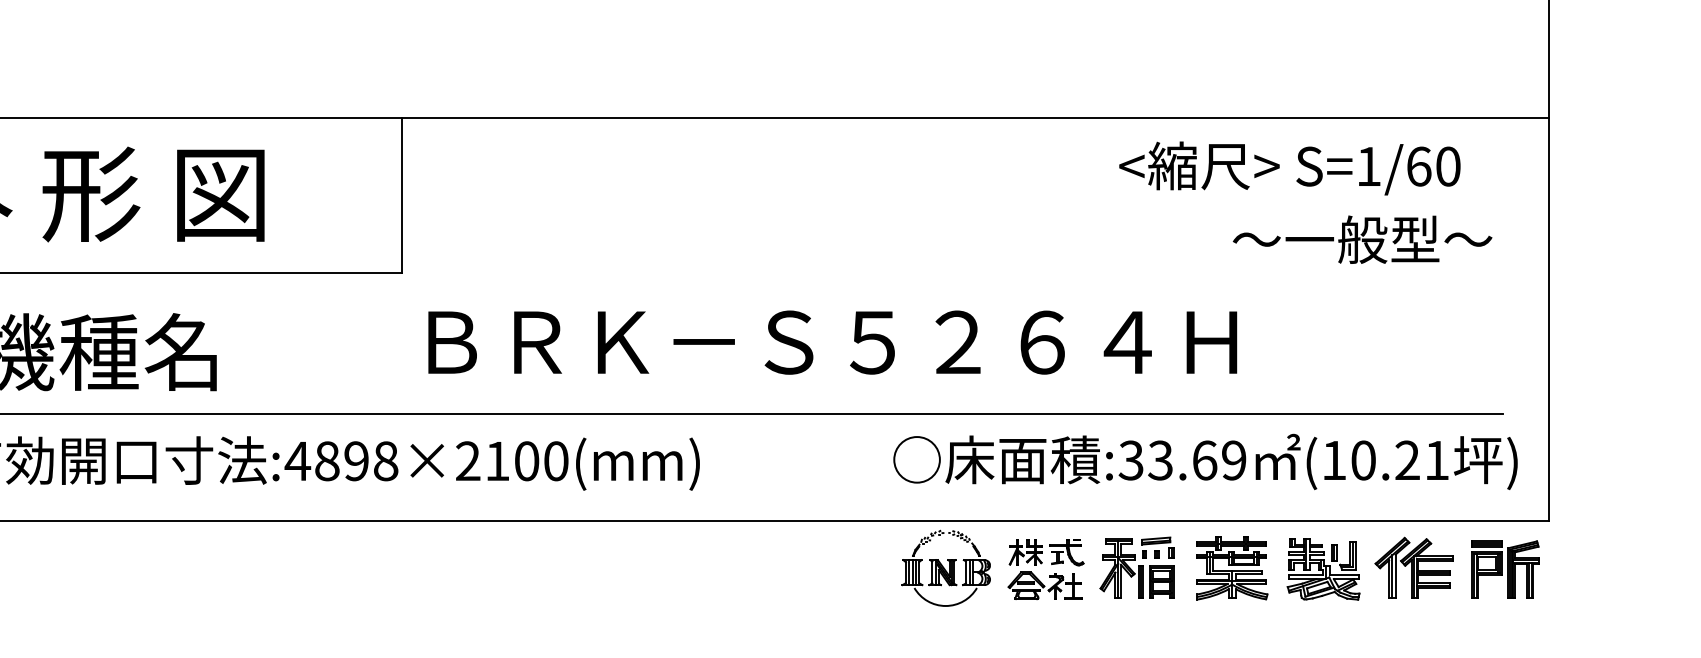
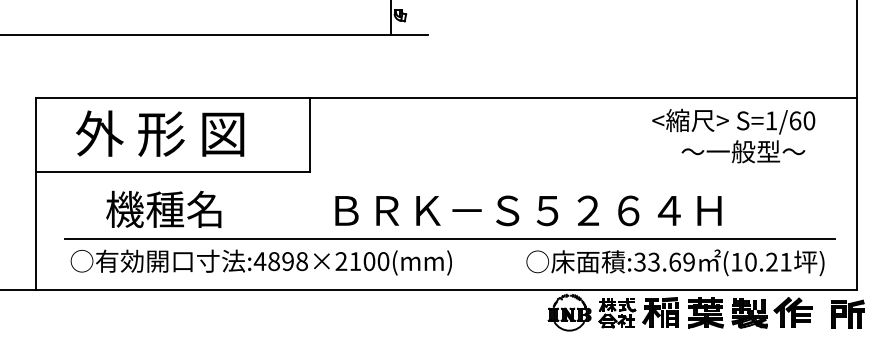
text: (1362, 239) -> (743, 151), moved
text: (832, 341) -> (528, 210), moved
text: (1205, 461) -> (675, 262), moved
part: (1505, 567) -> (847, 313), moved

